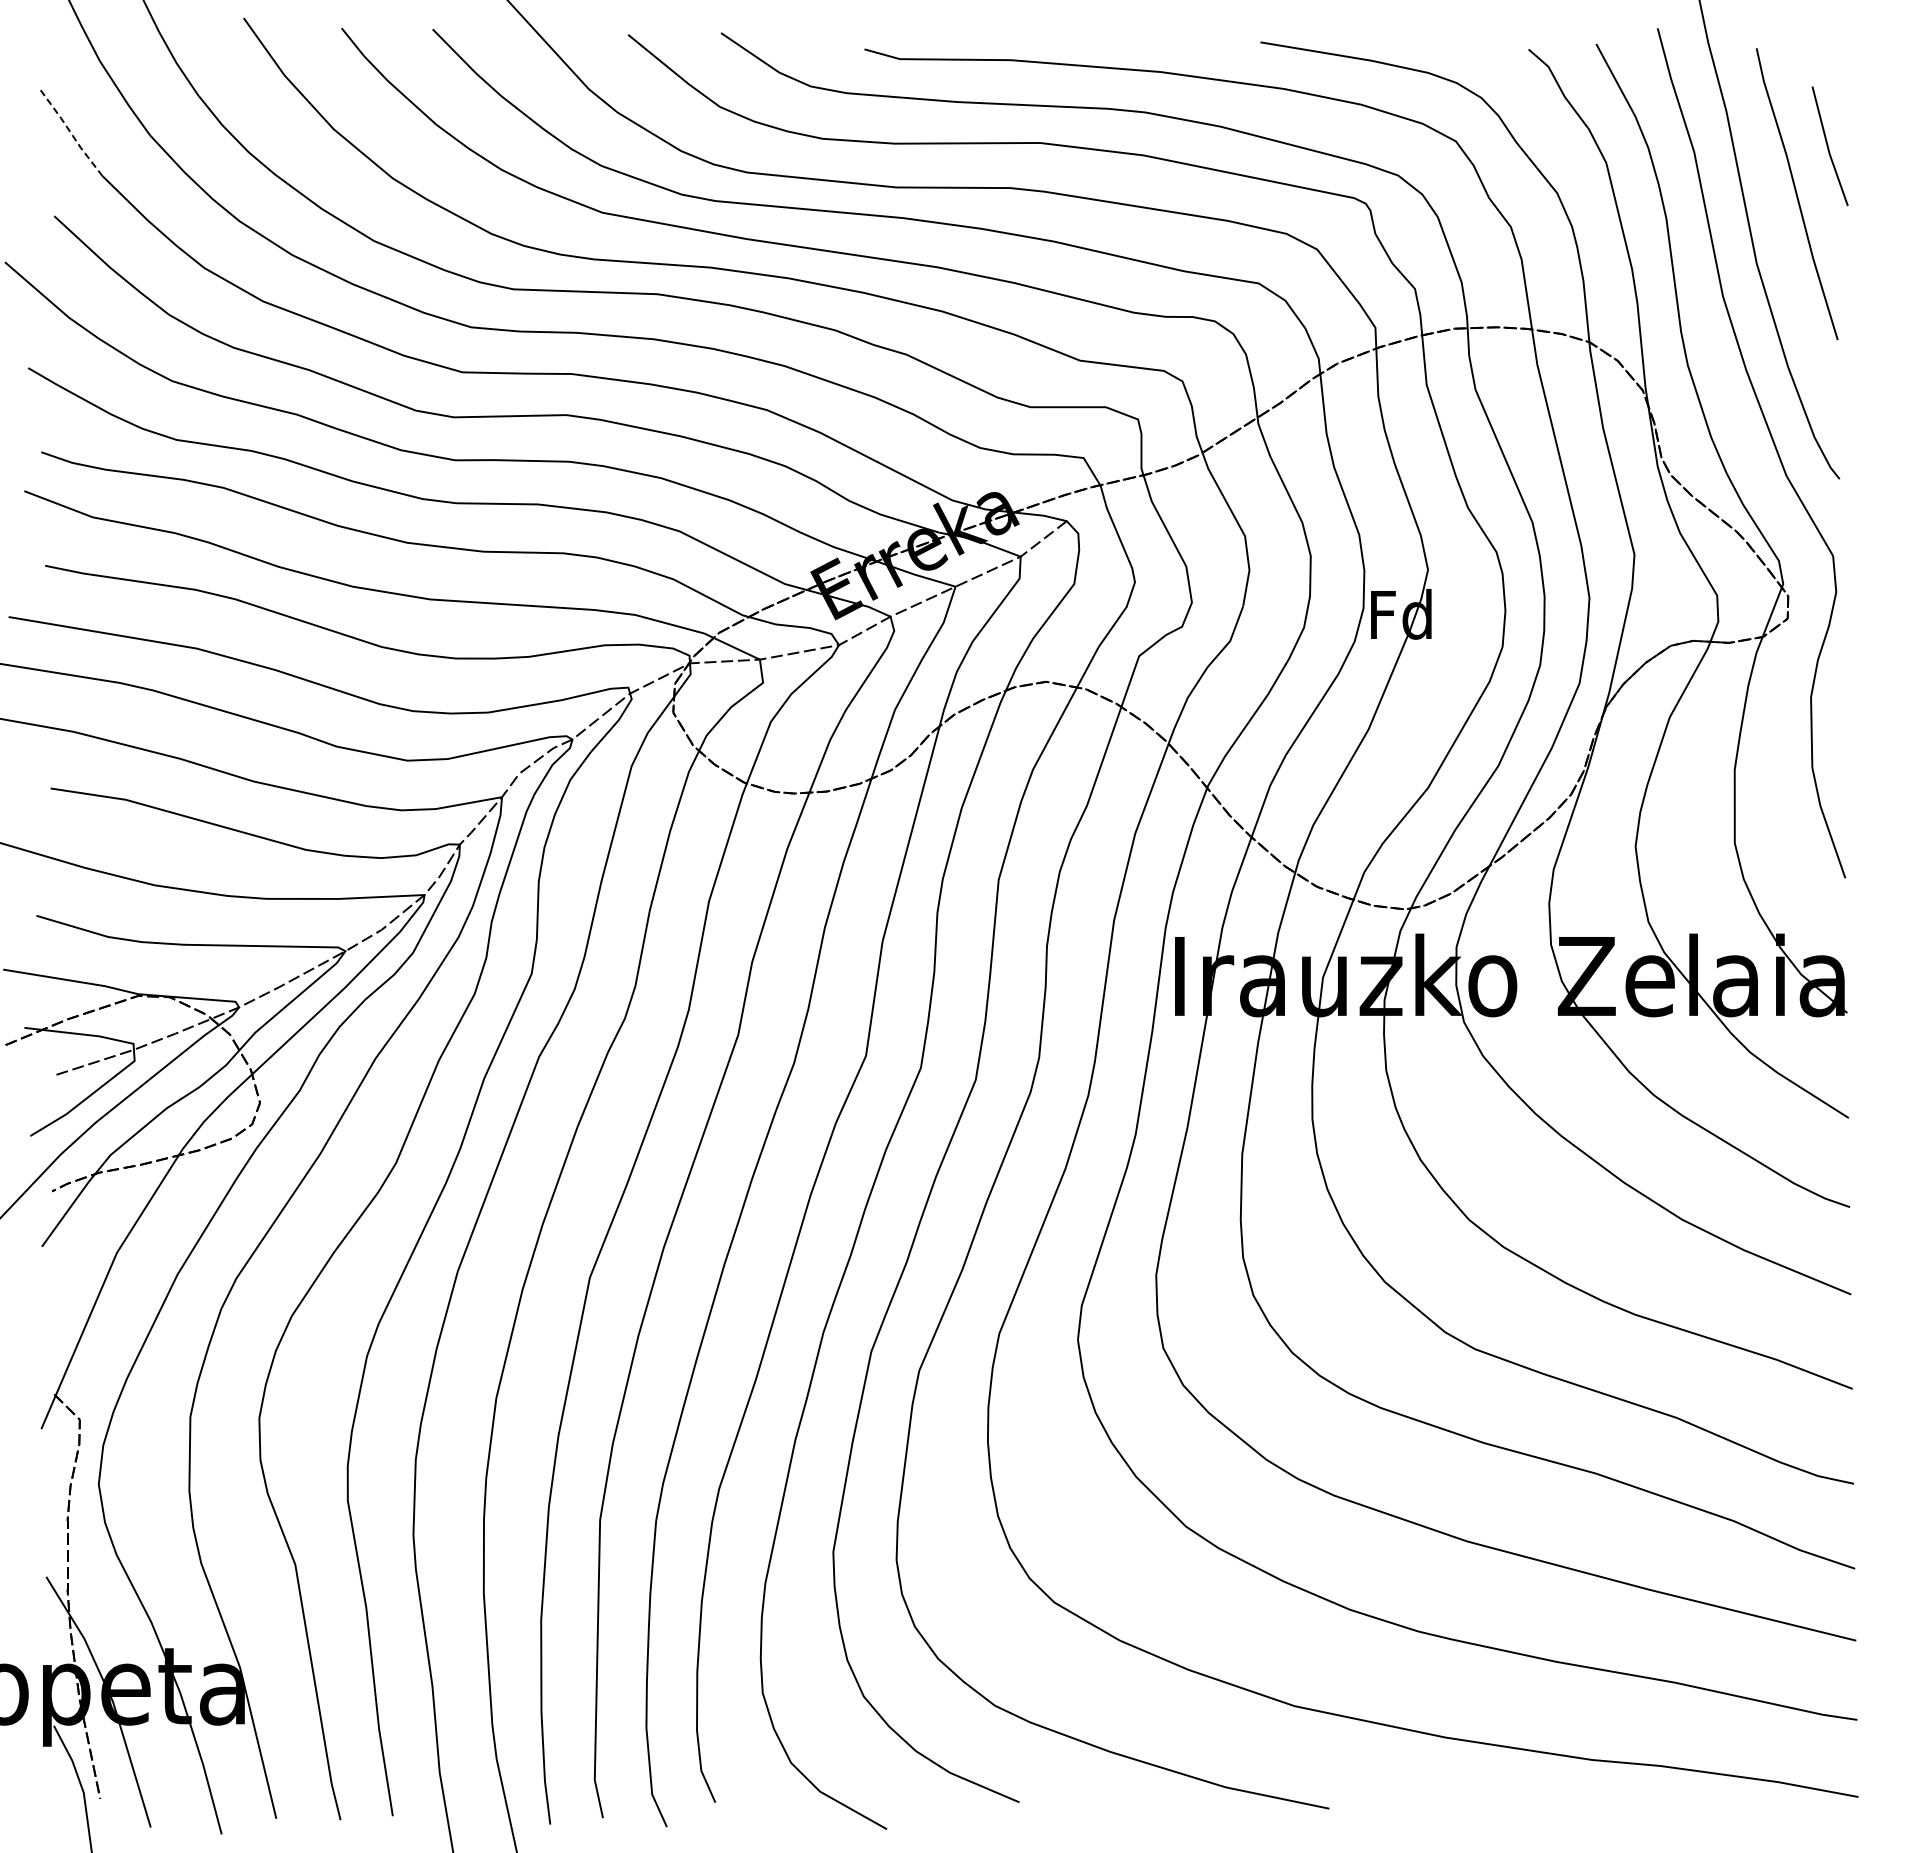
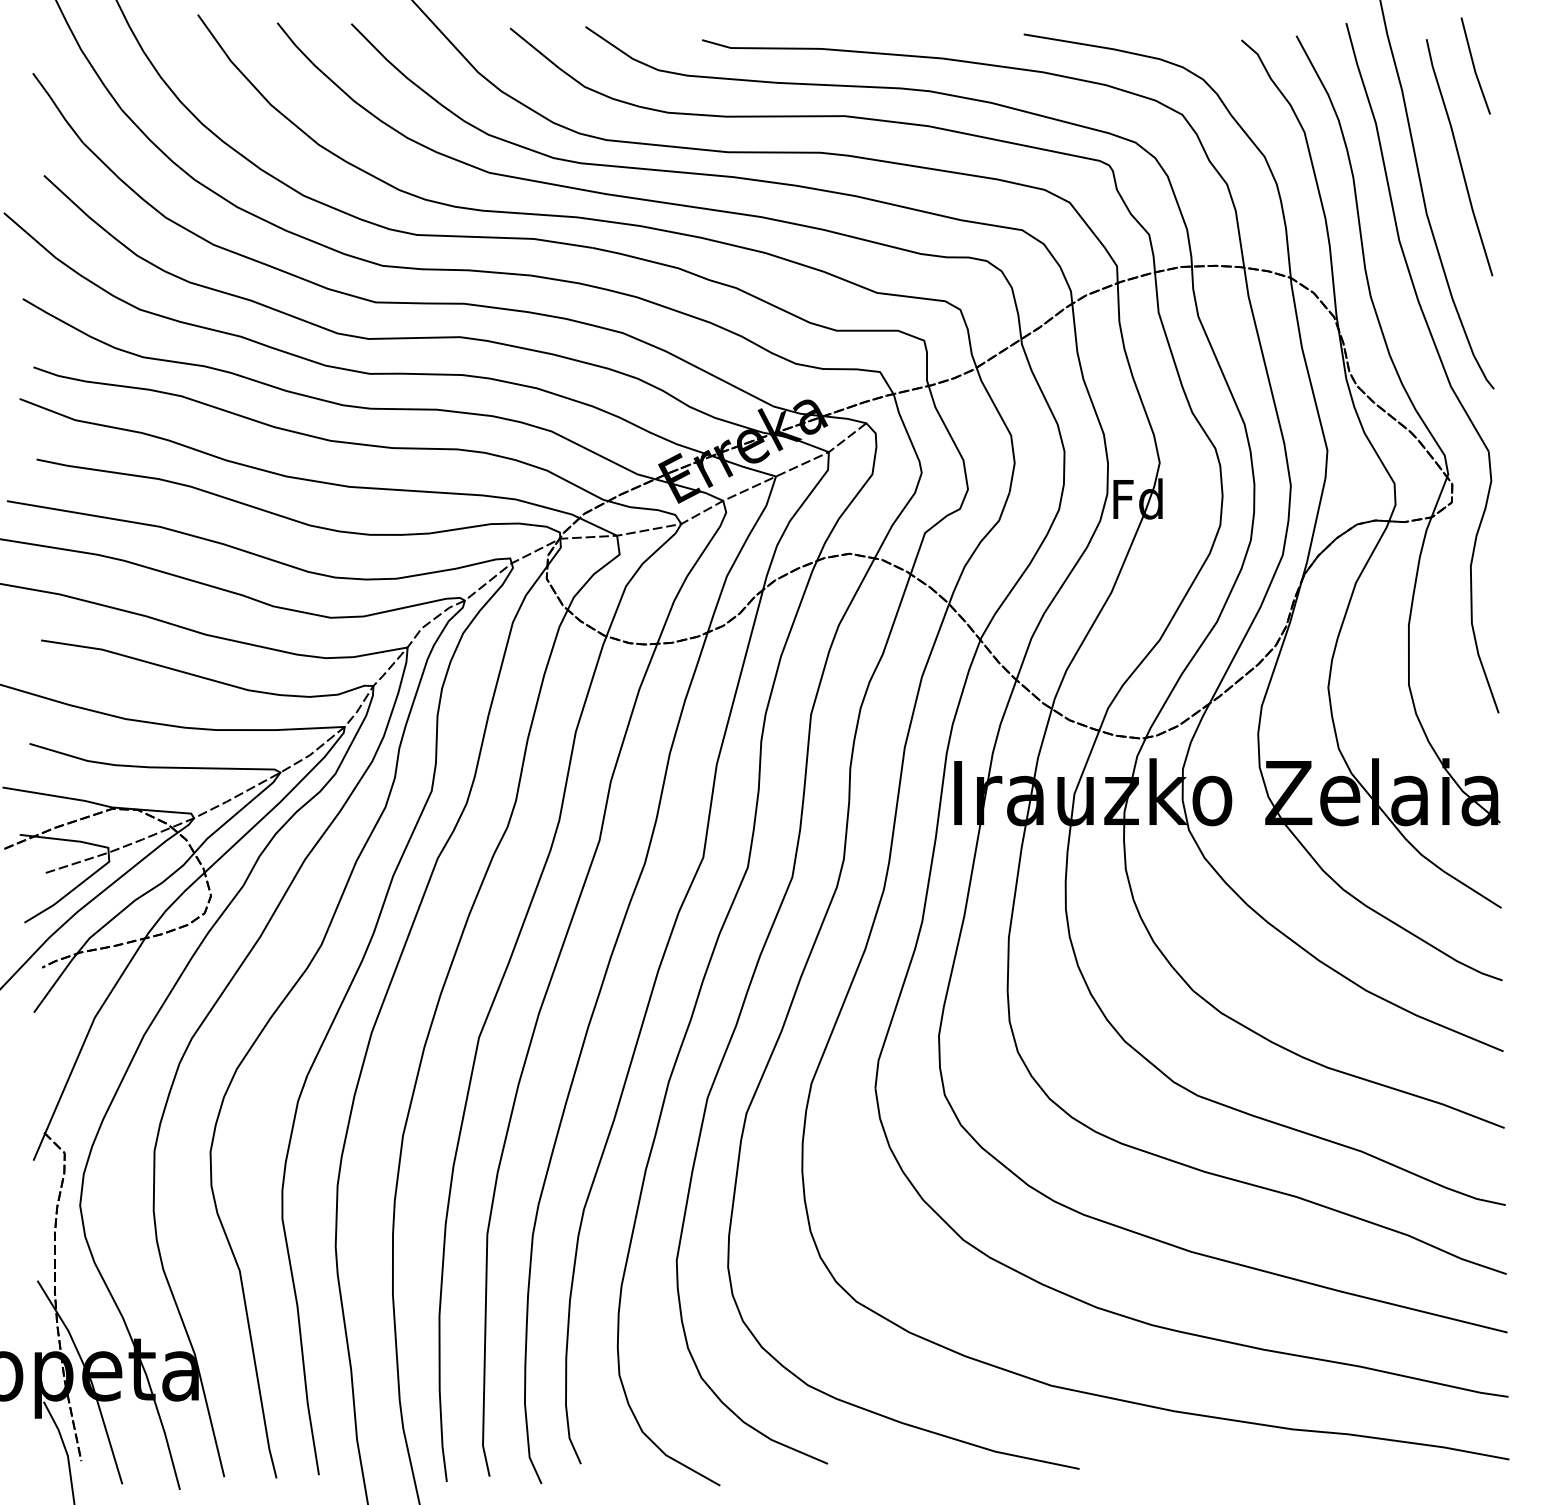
line: (71, 133) -> (57, 108), dashed -> solid
line: (1828, 146) -> (1474, 66), moved

